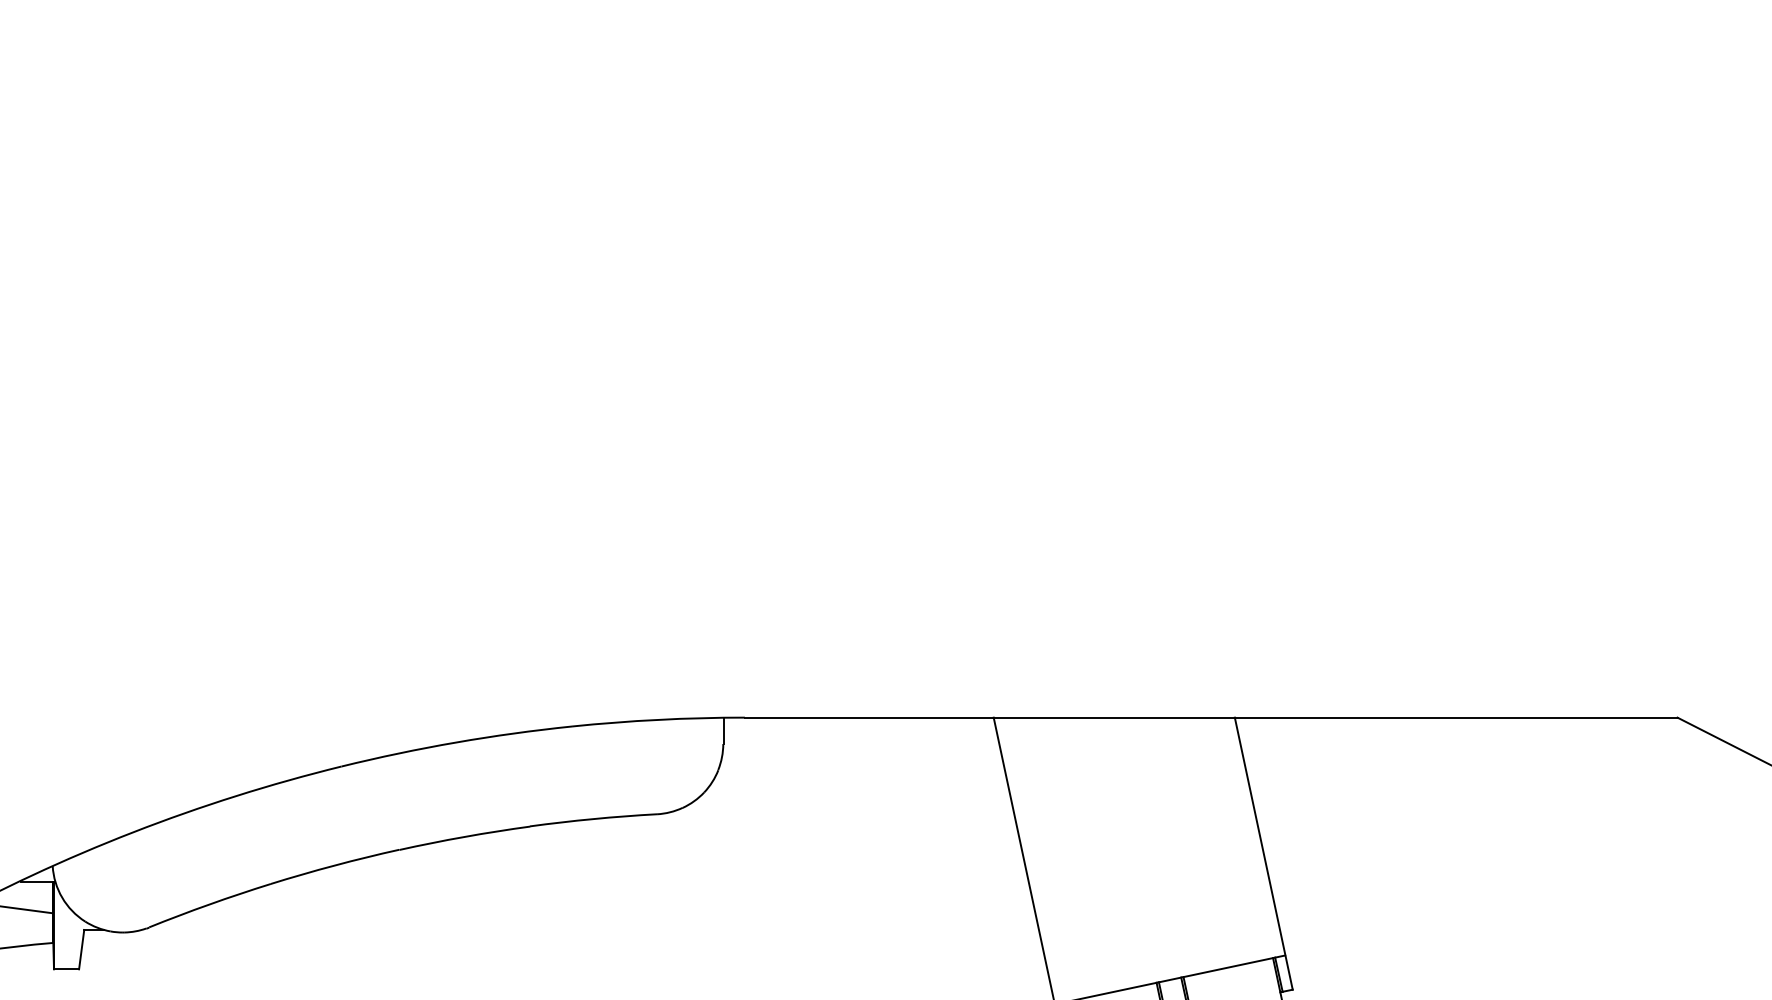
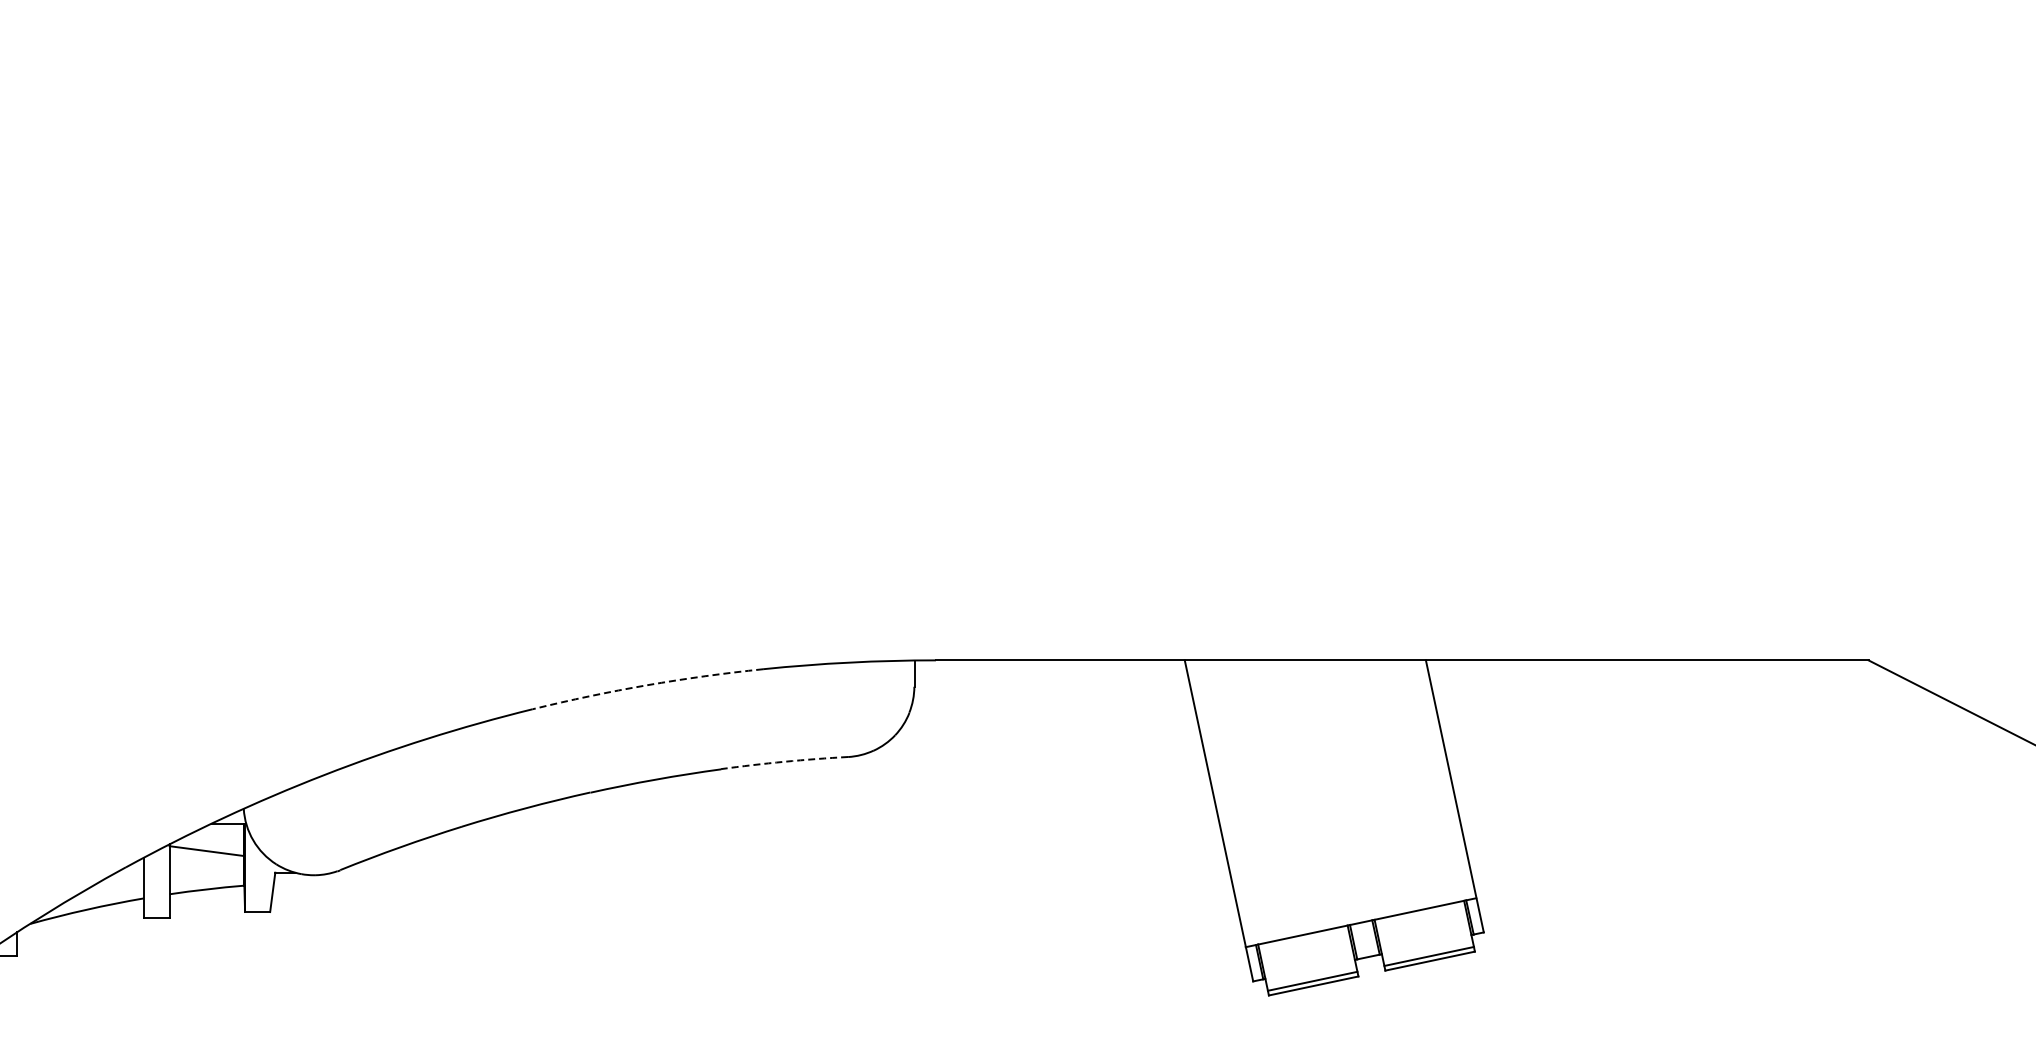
arc: (456, 742) -> (647, 685), solid -> dashed
arc: (593, 818) -> (784, 761), solid -> dashed

